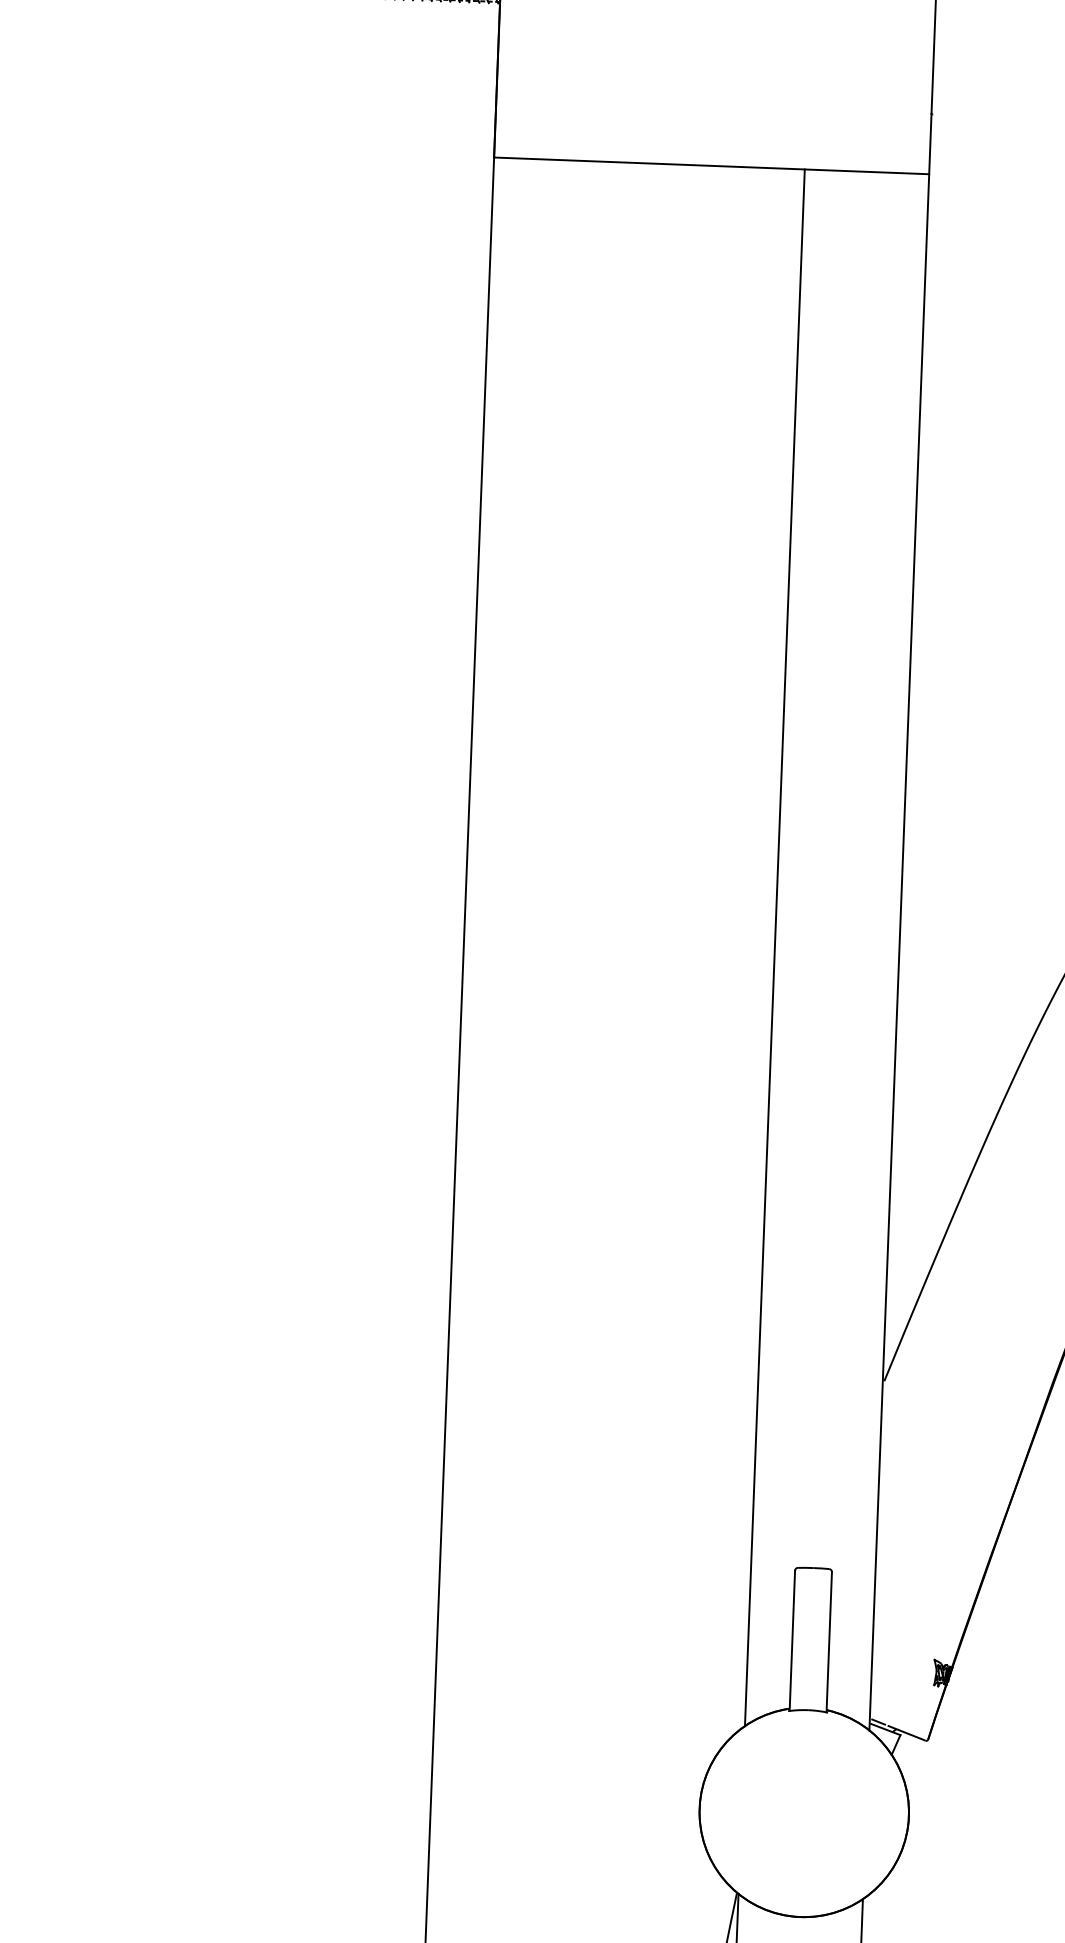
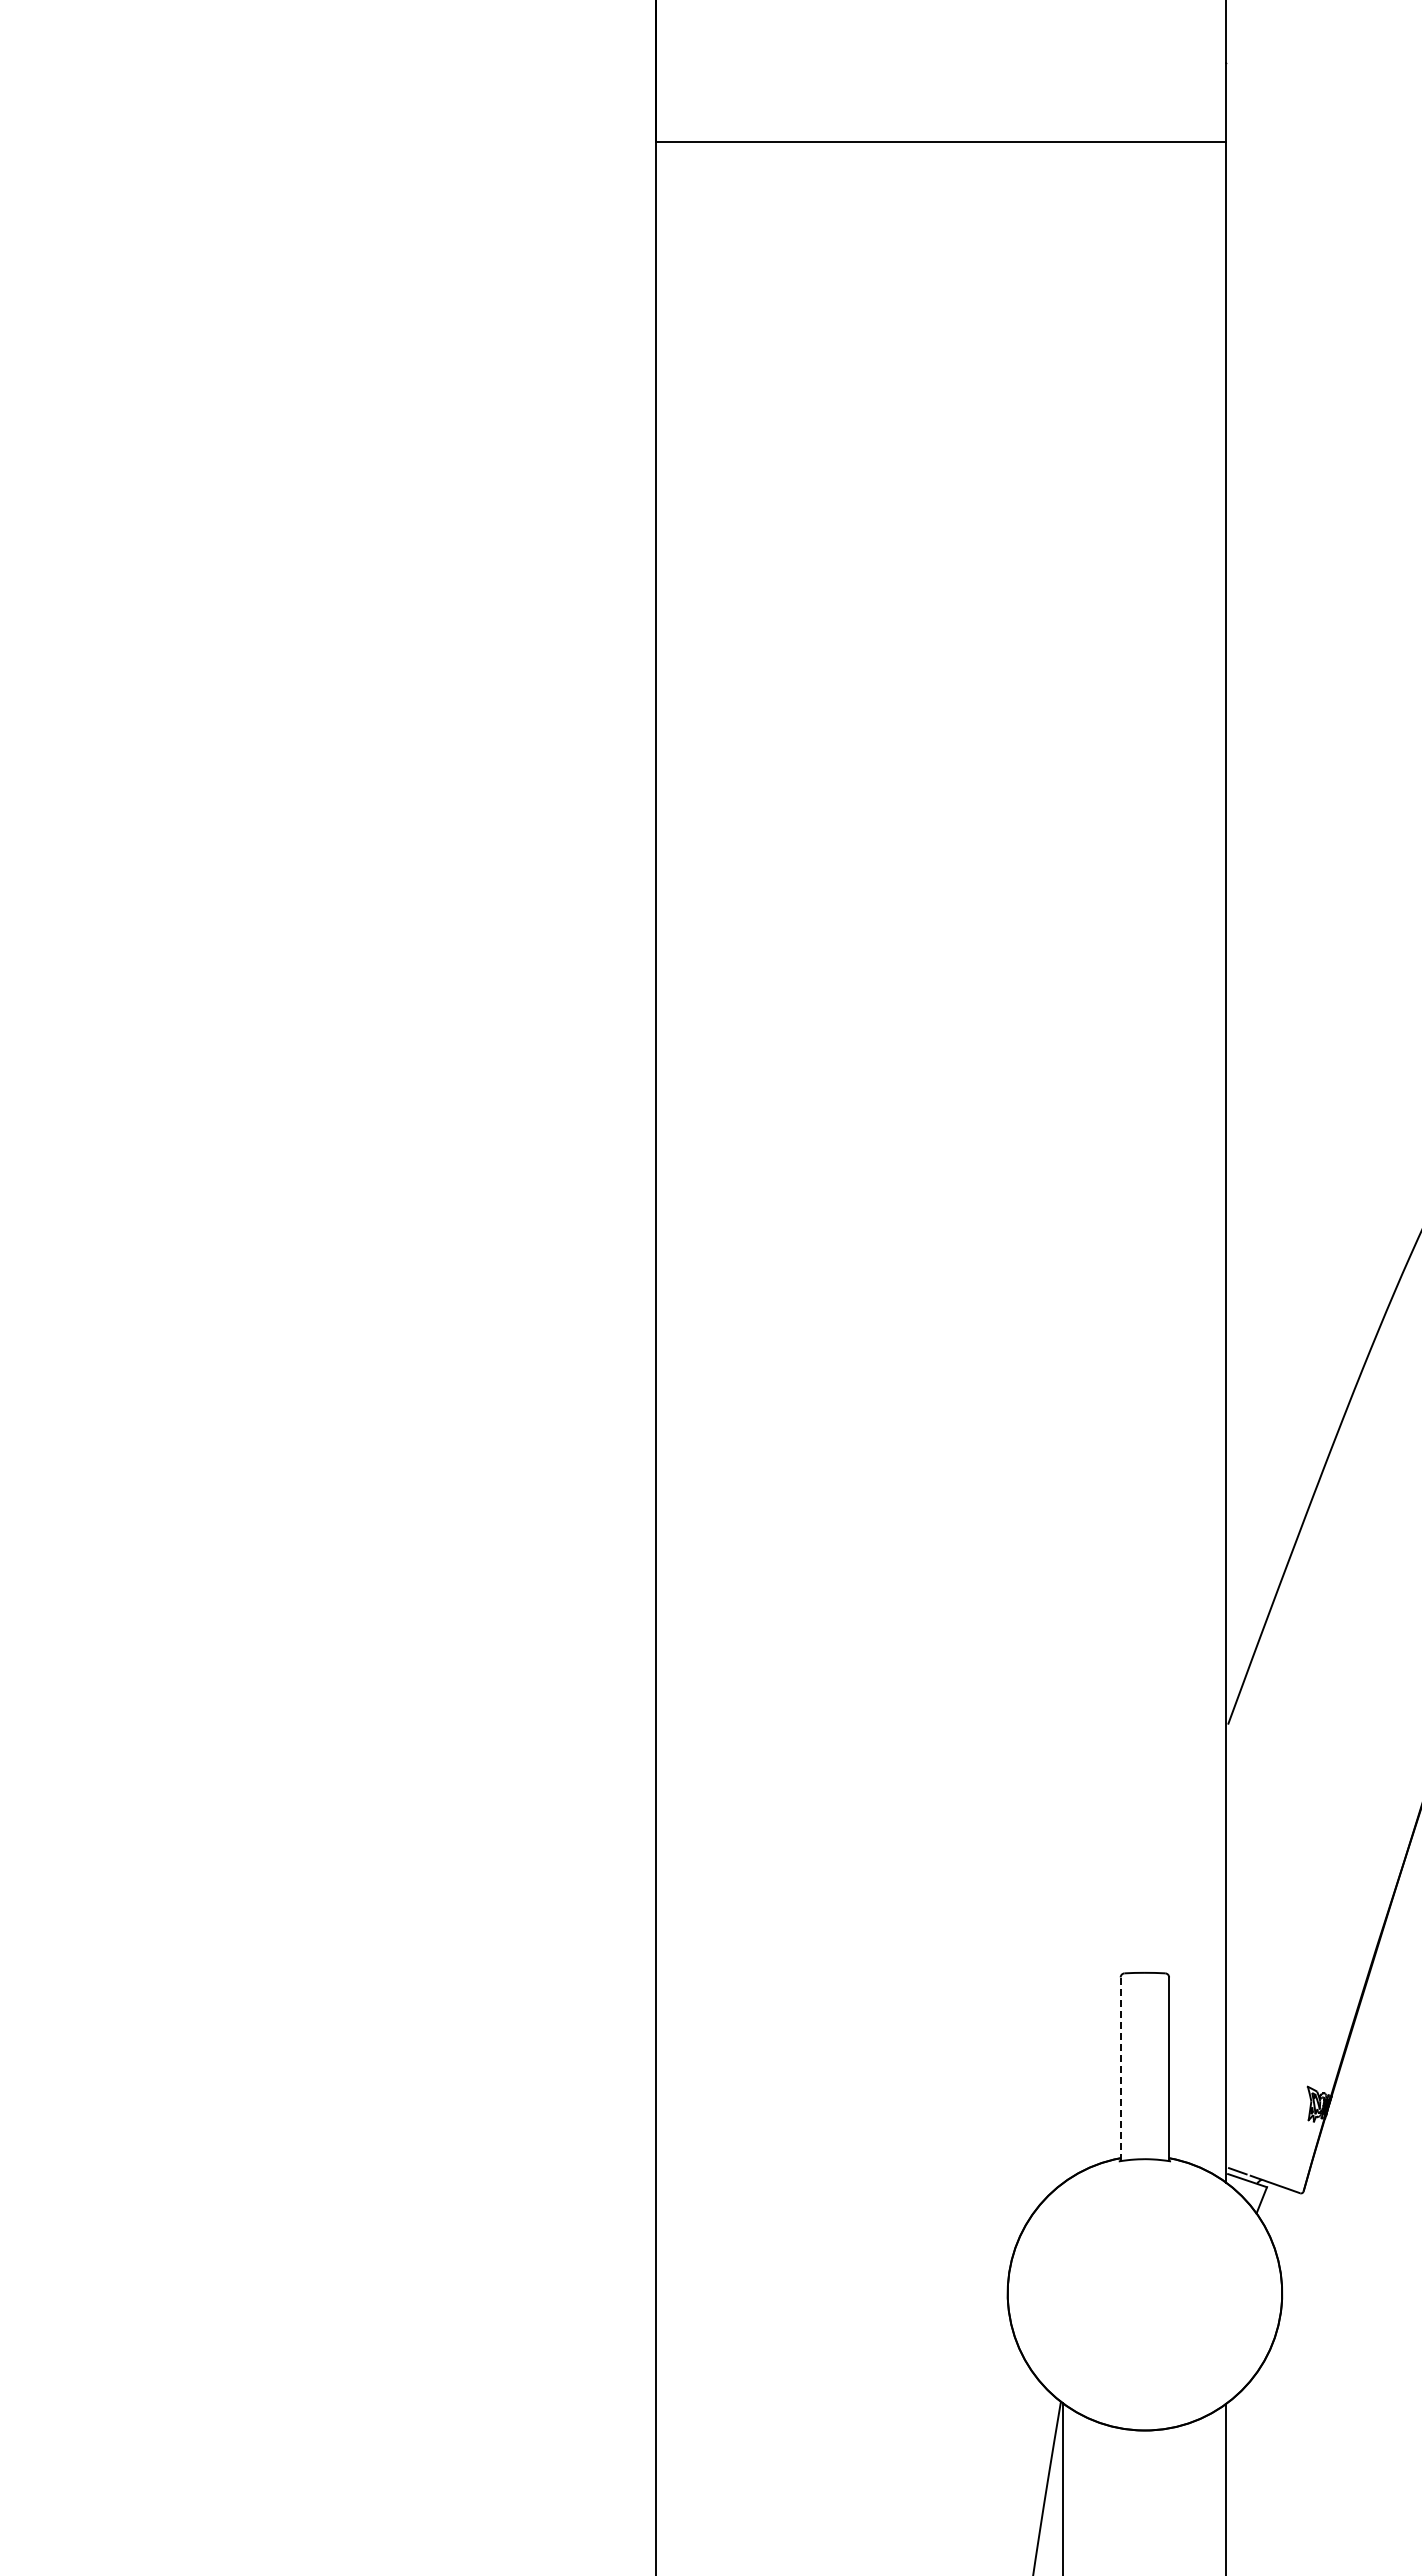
line: (774, 947) -> (1062, 1162), removed
line: (792, 1641) -> (1120, 2069), solid -> dashed

